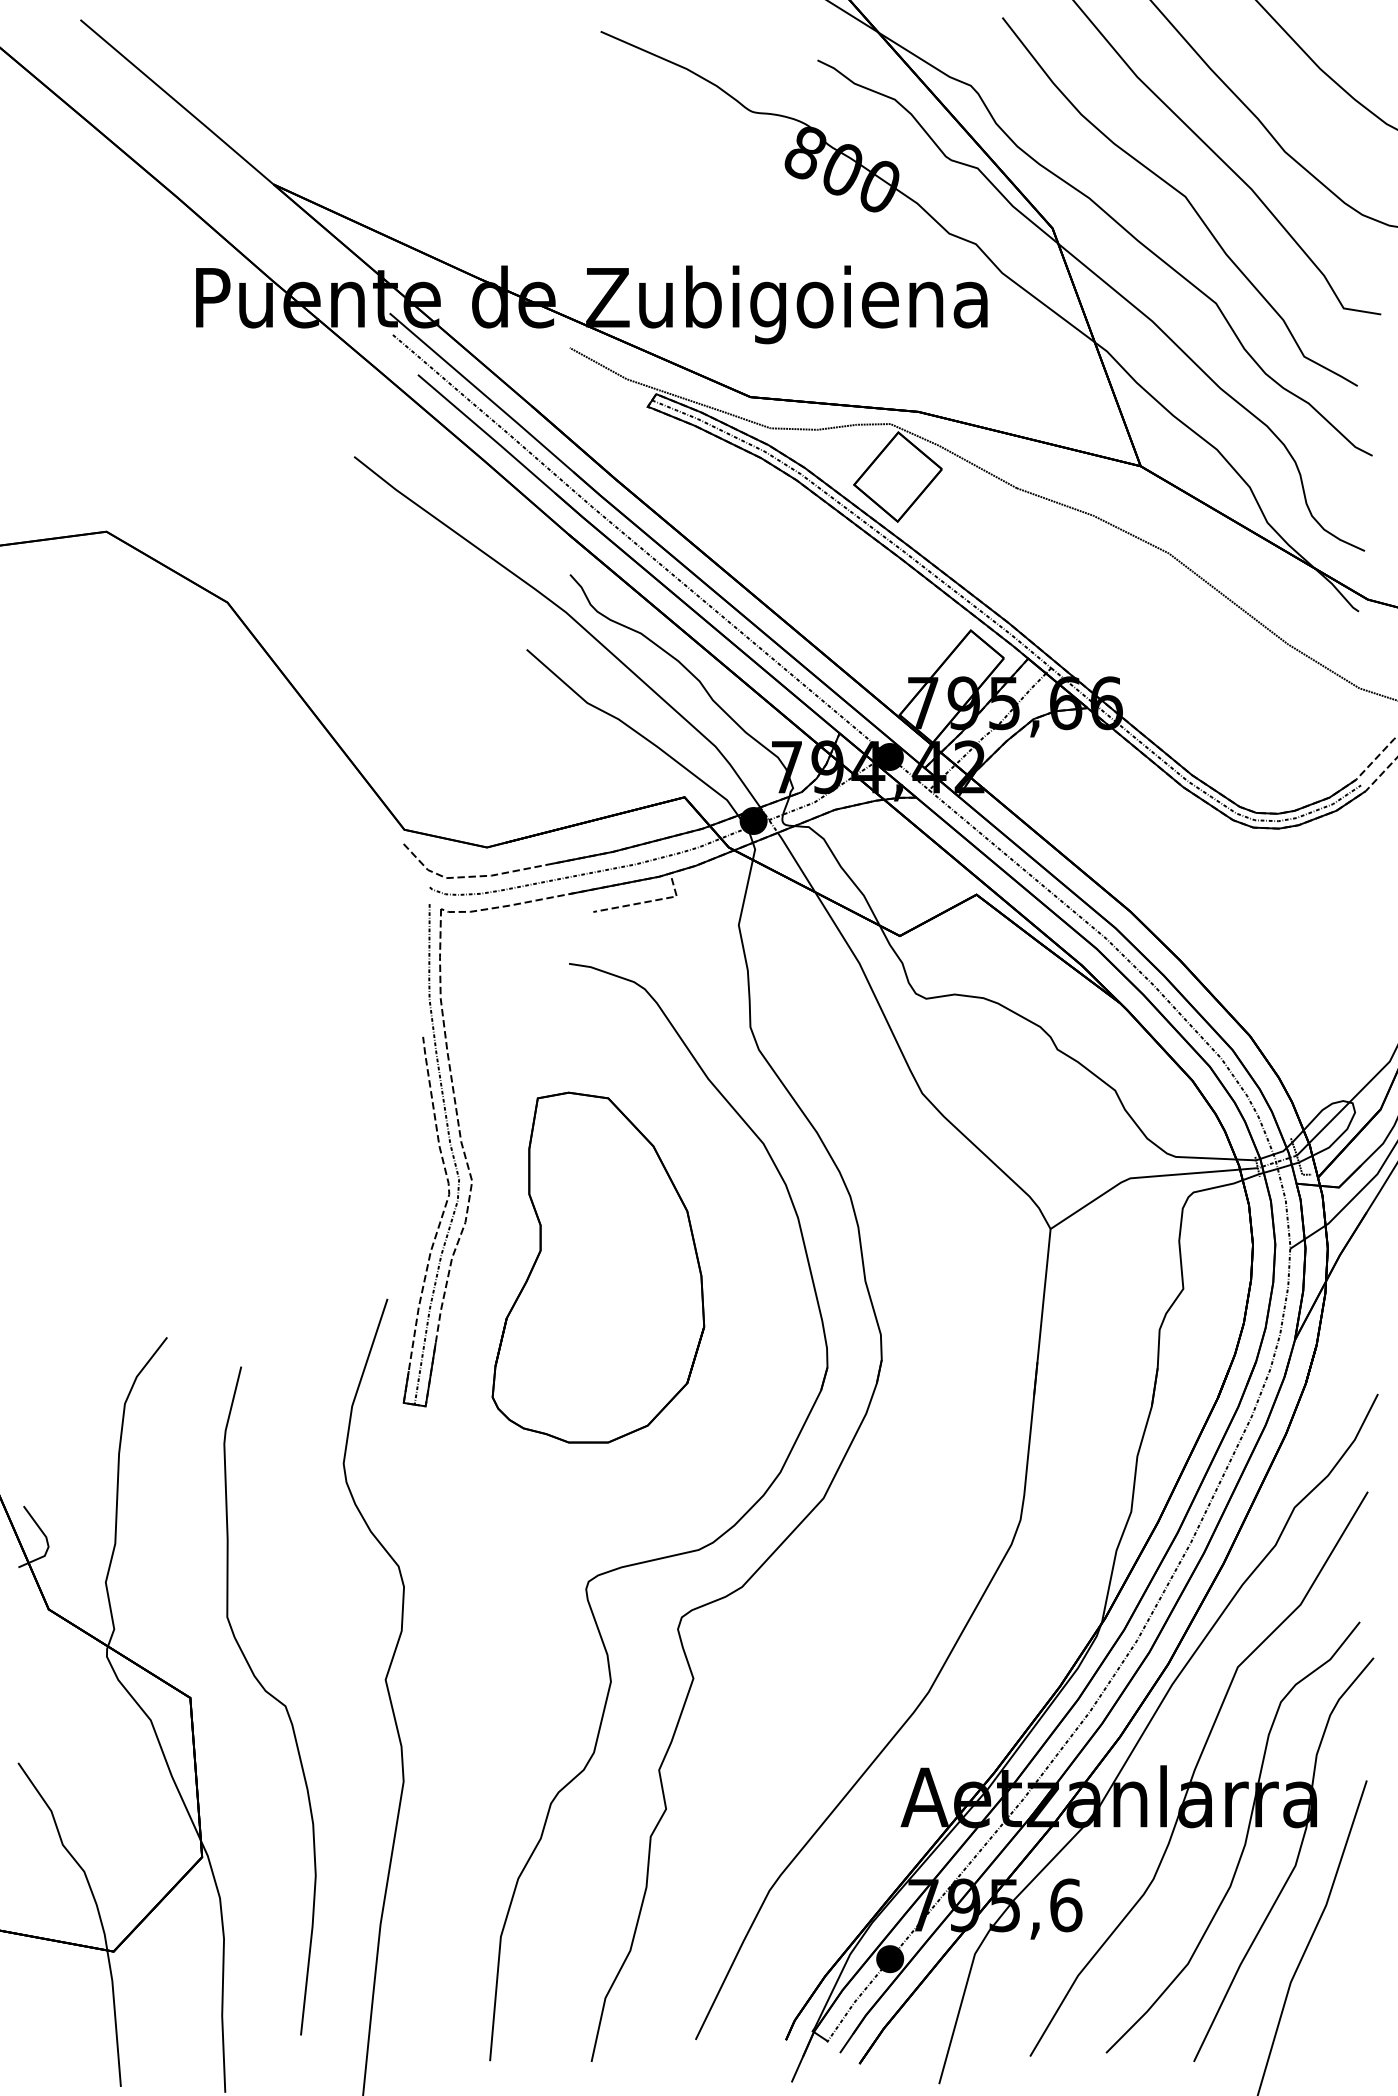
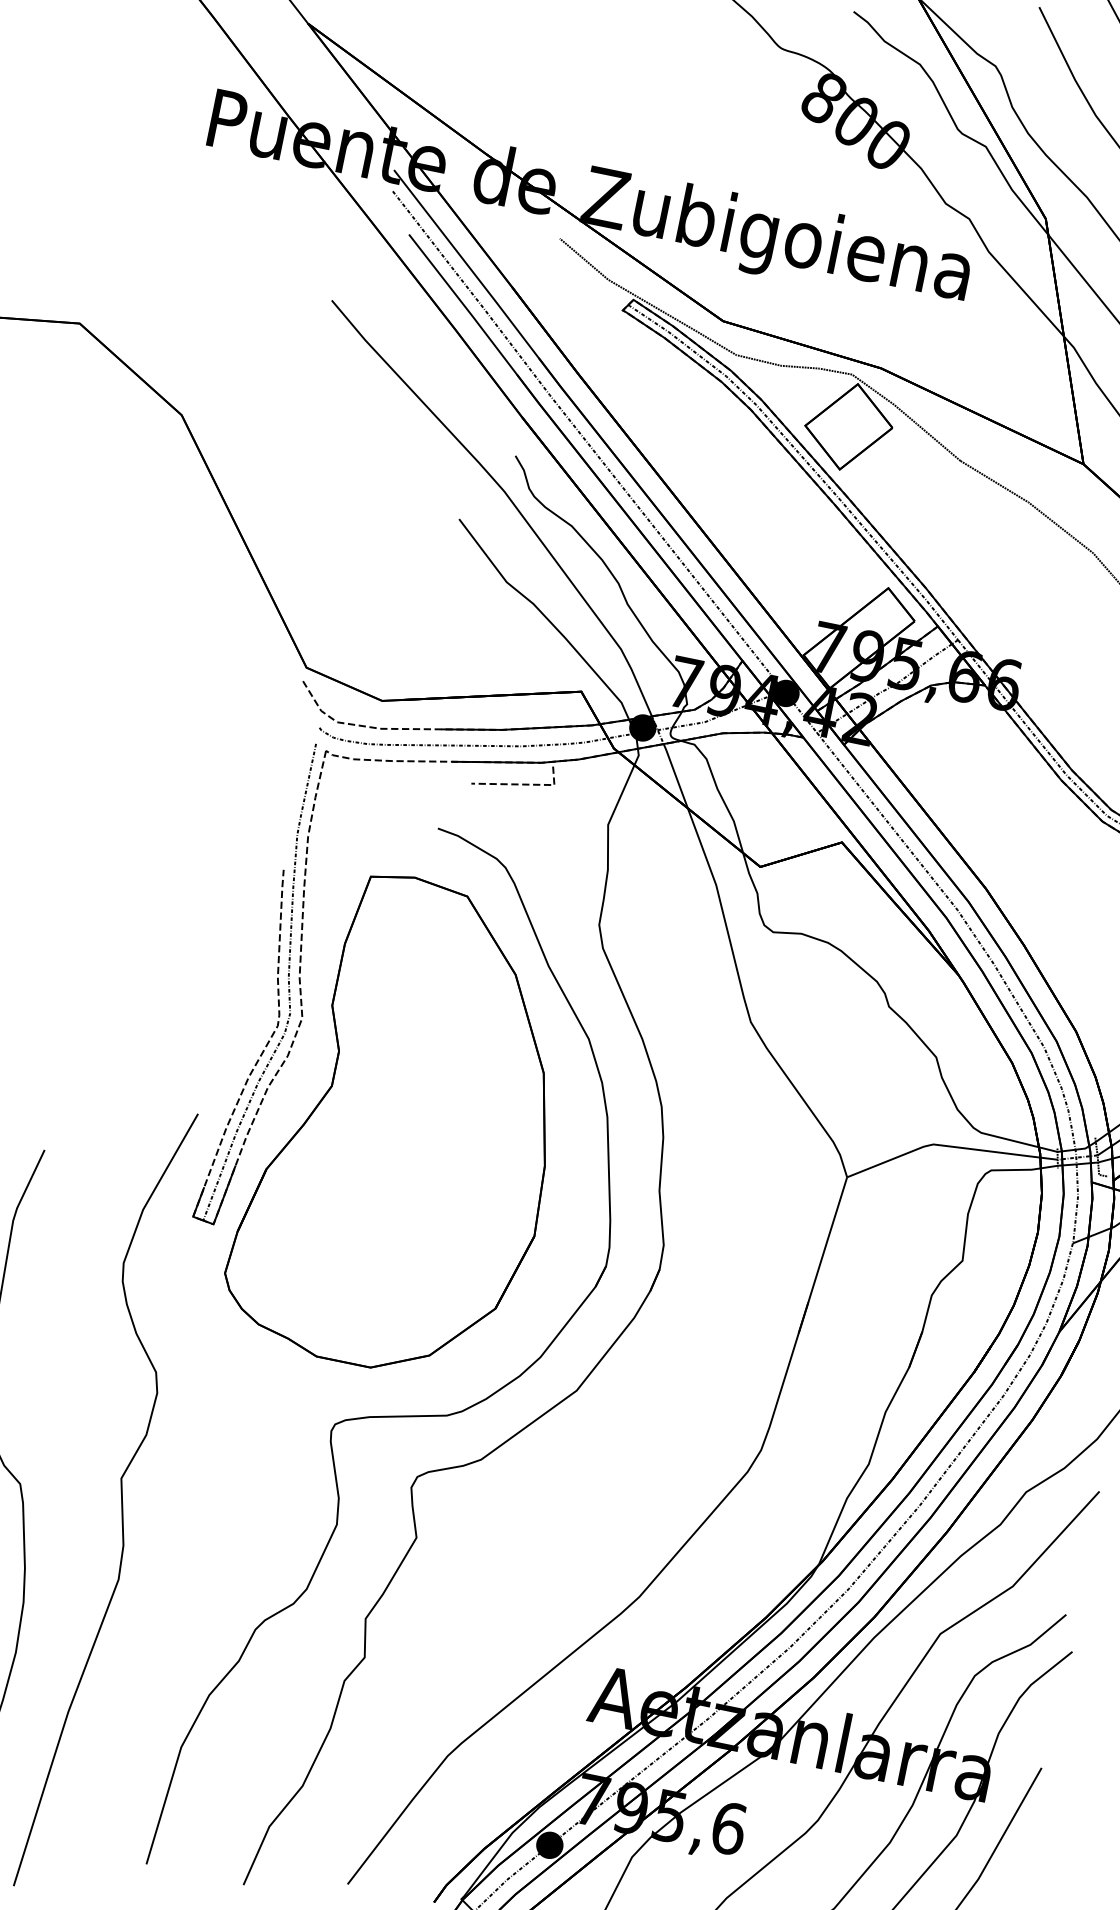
part: (598, 1267) -> (406, 1125), size x1.43

